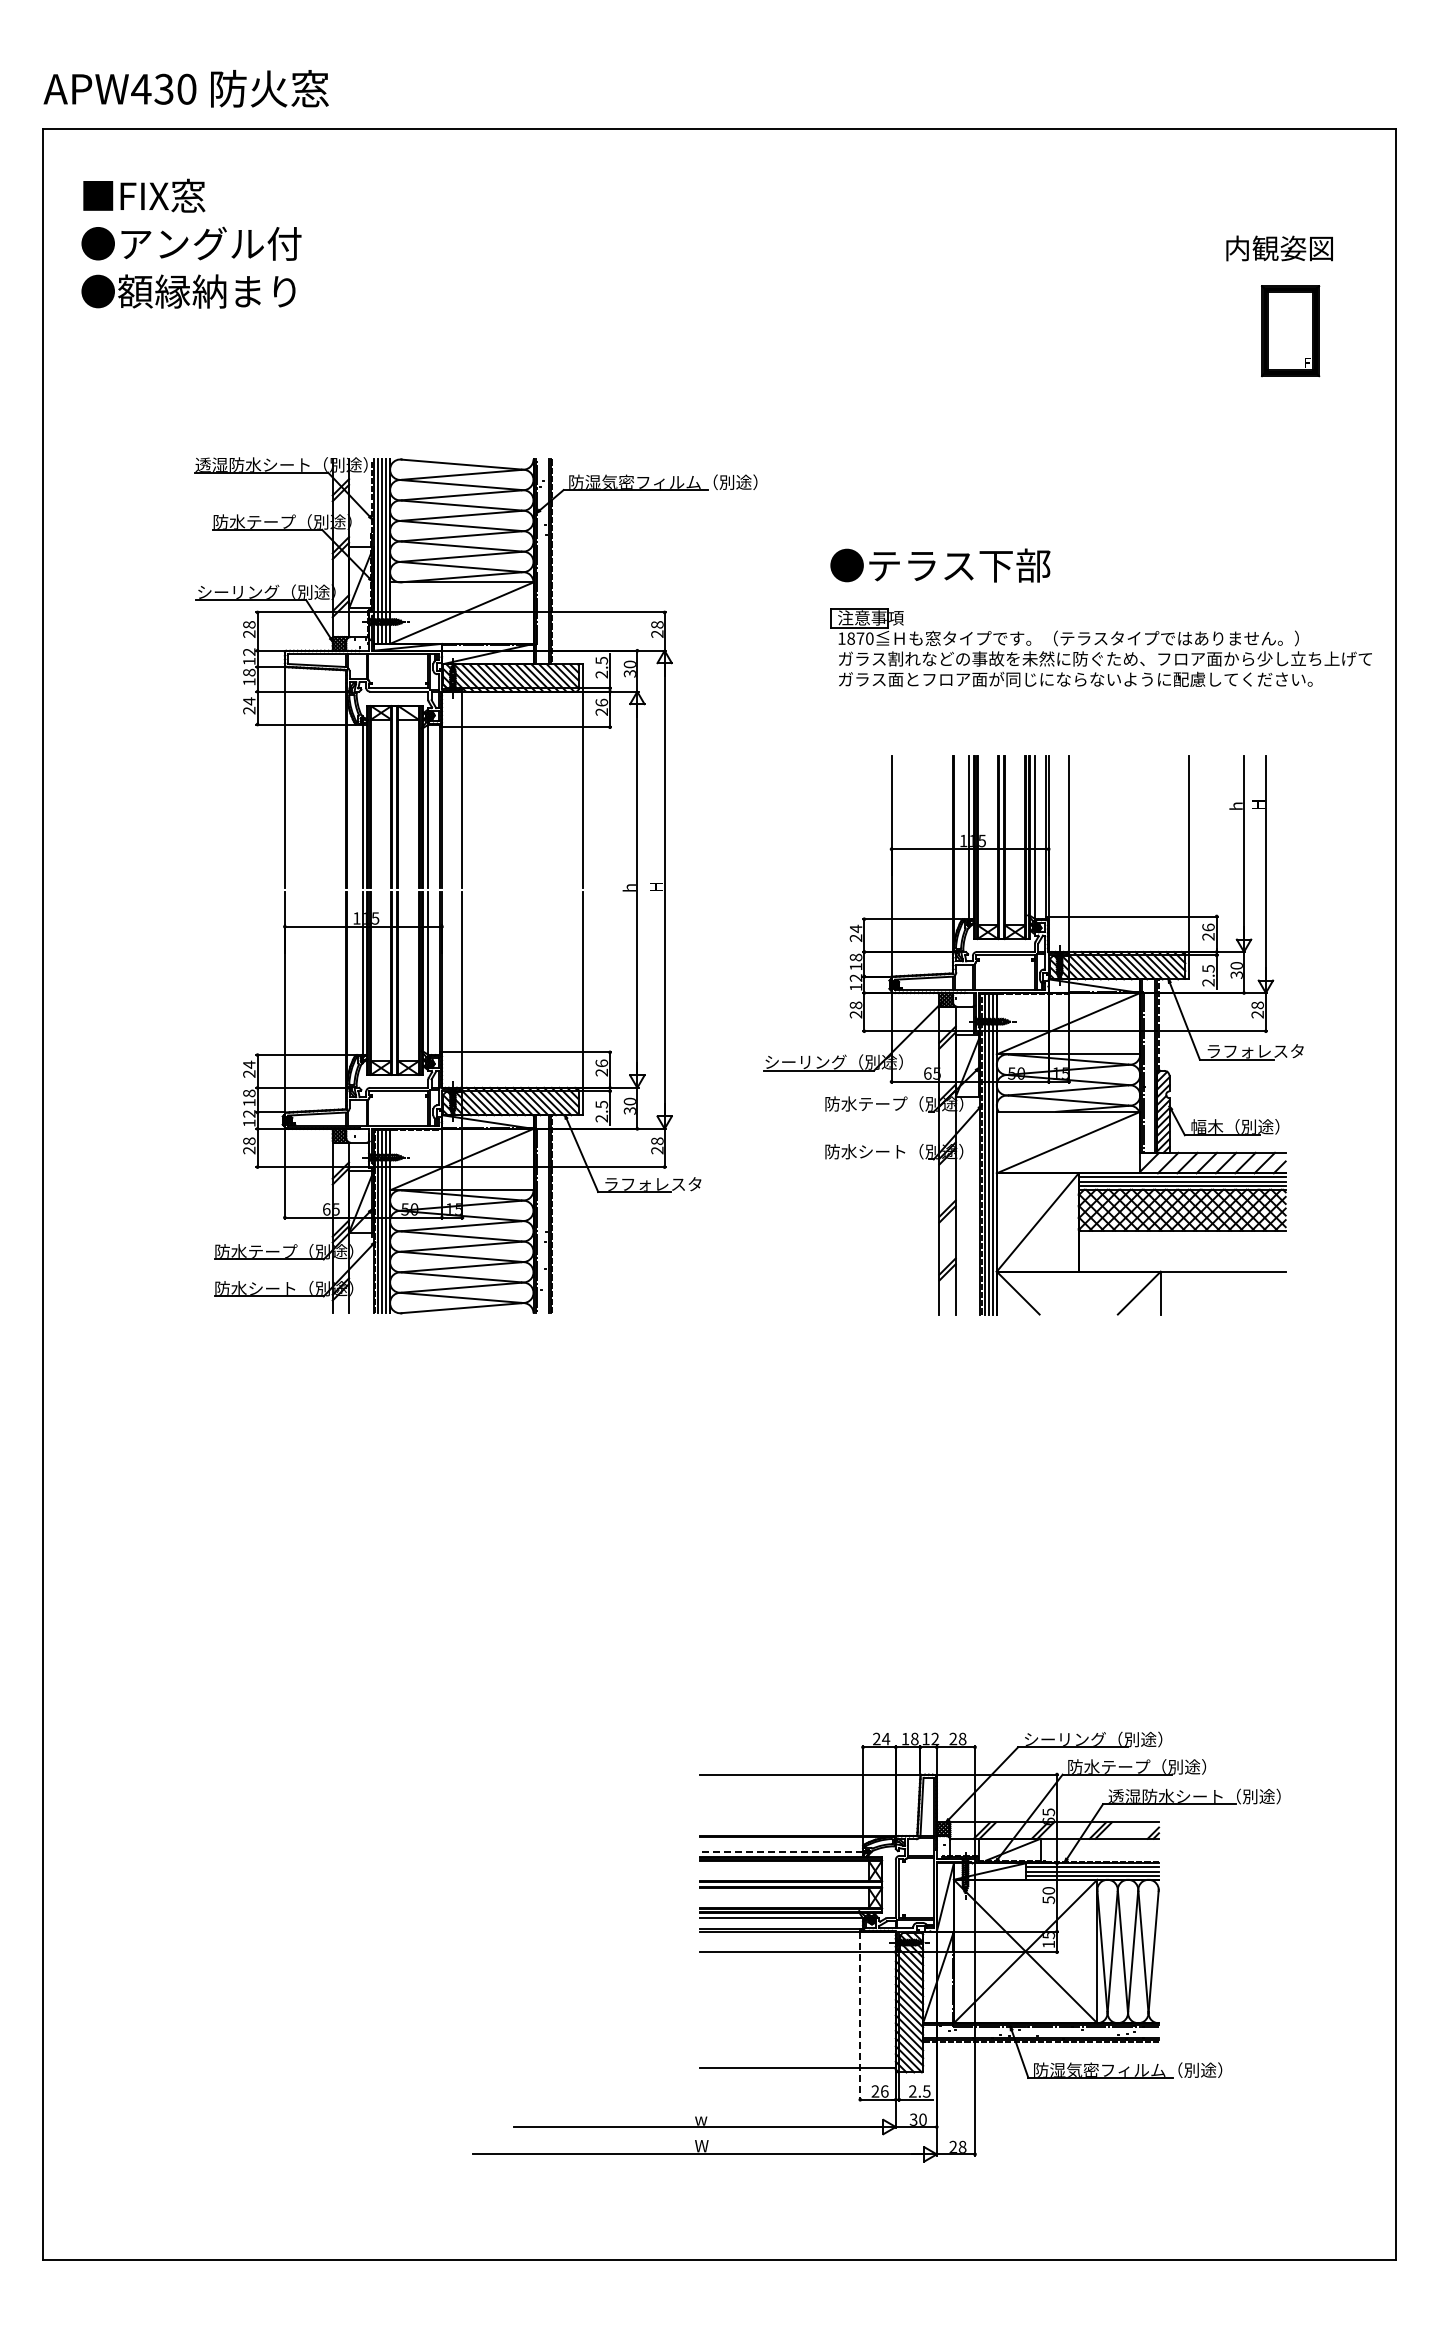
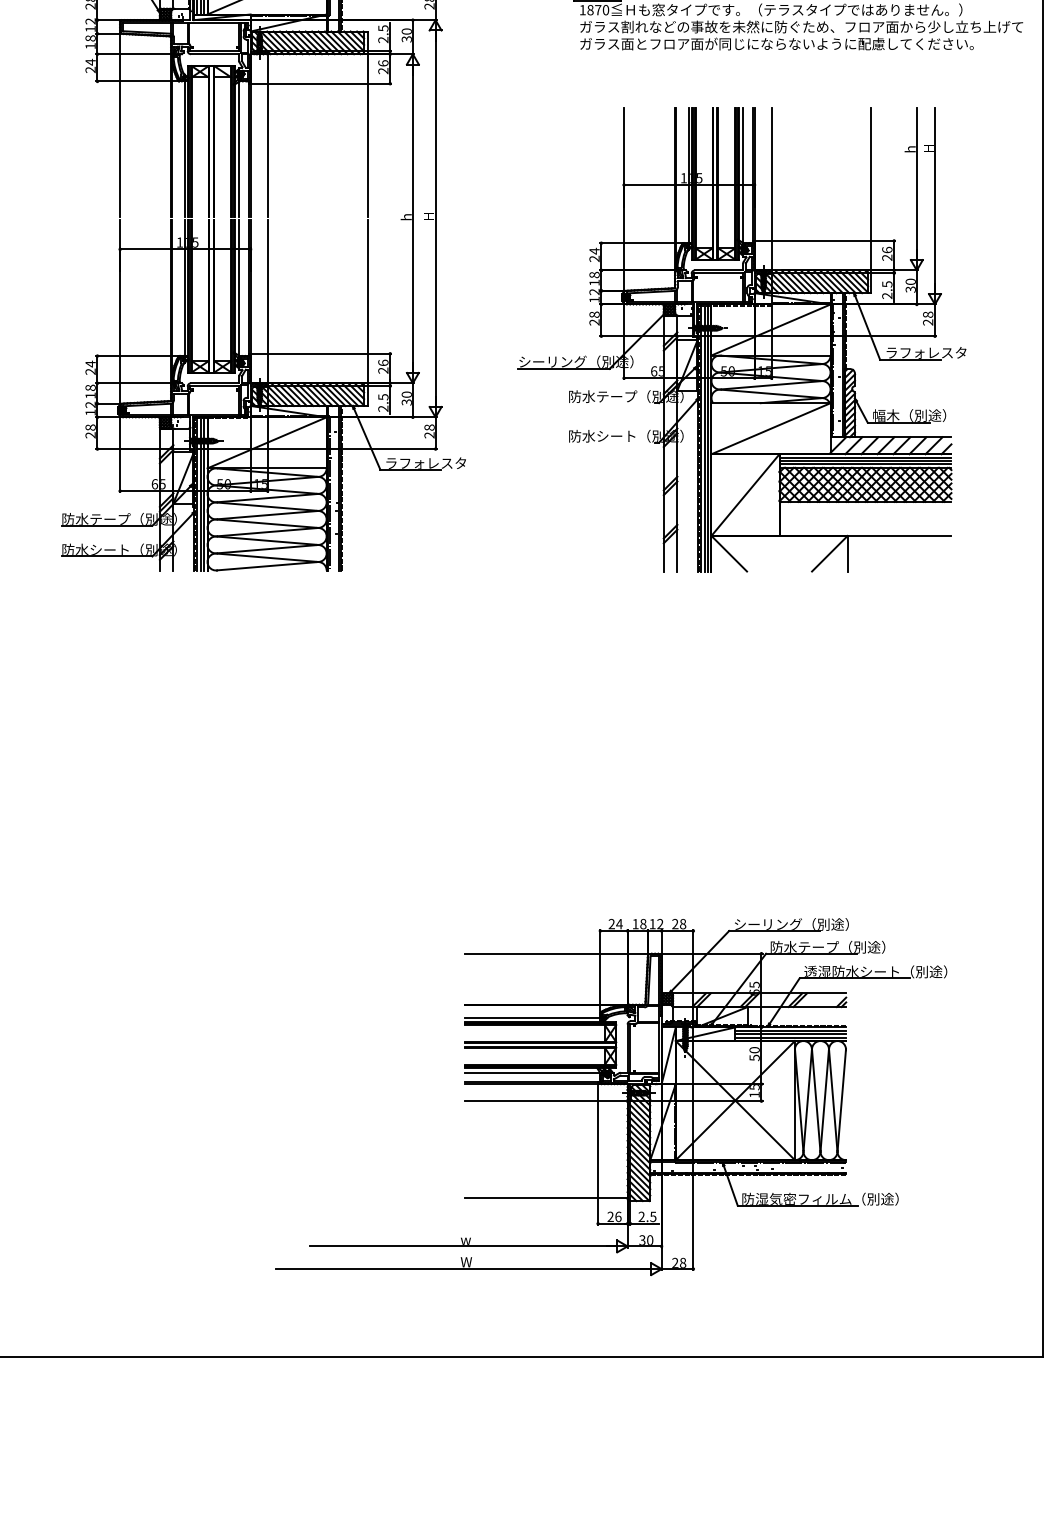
line: (781, 1852) -> (532, 1018), dashed -> solid
line: (860, 2017) -> (598, 1155), dashed -> solid

